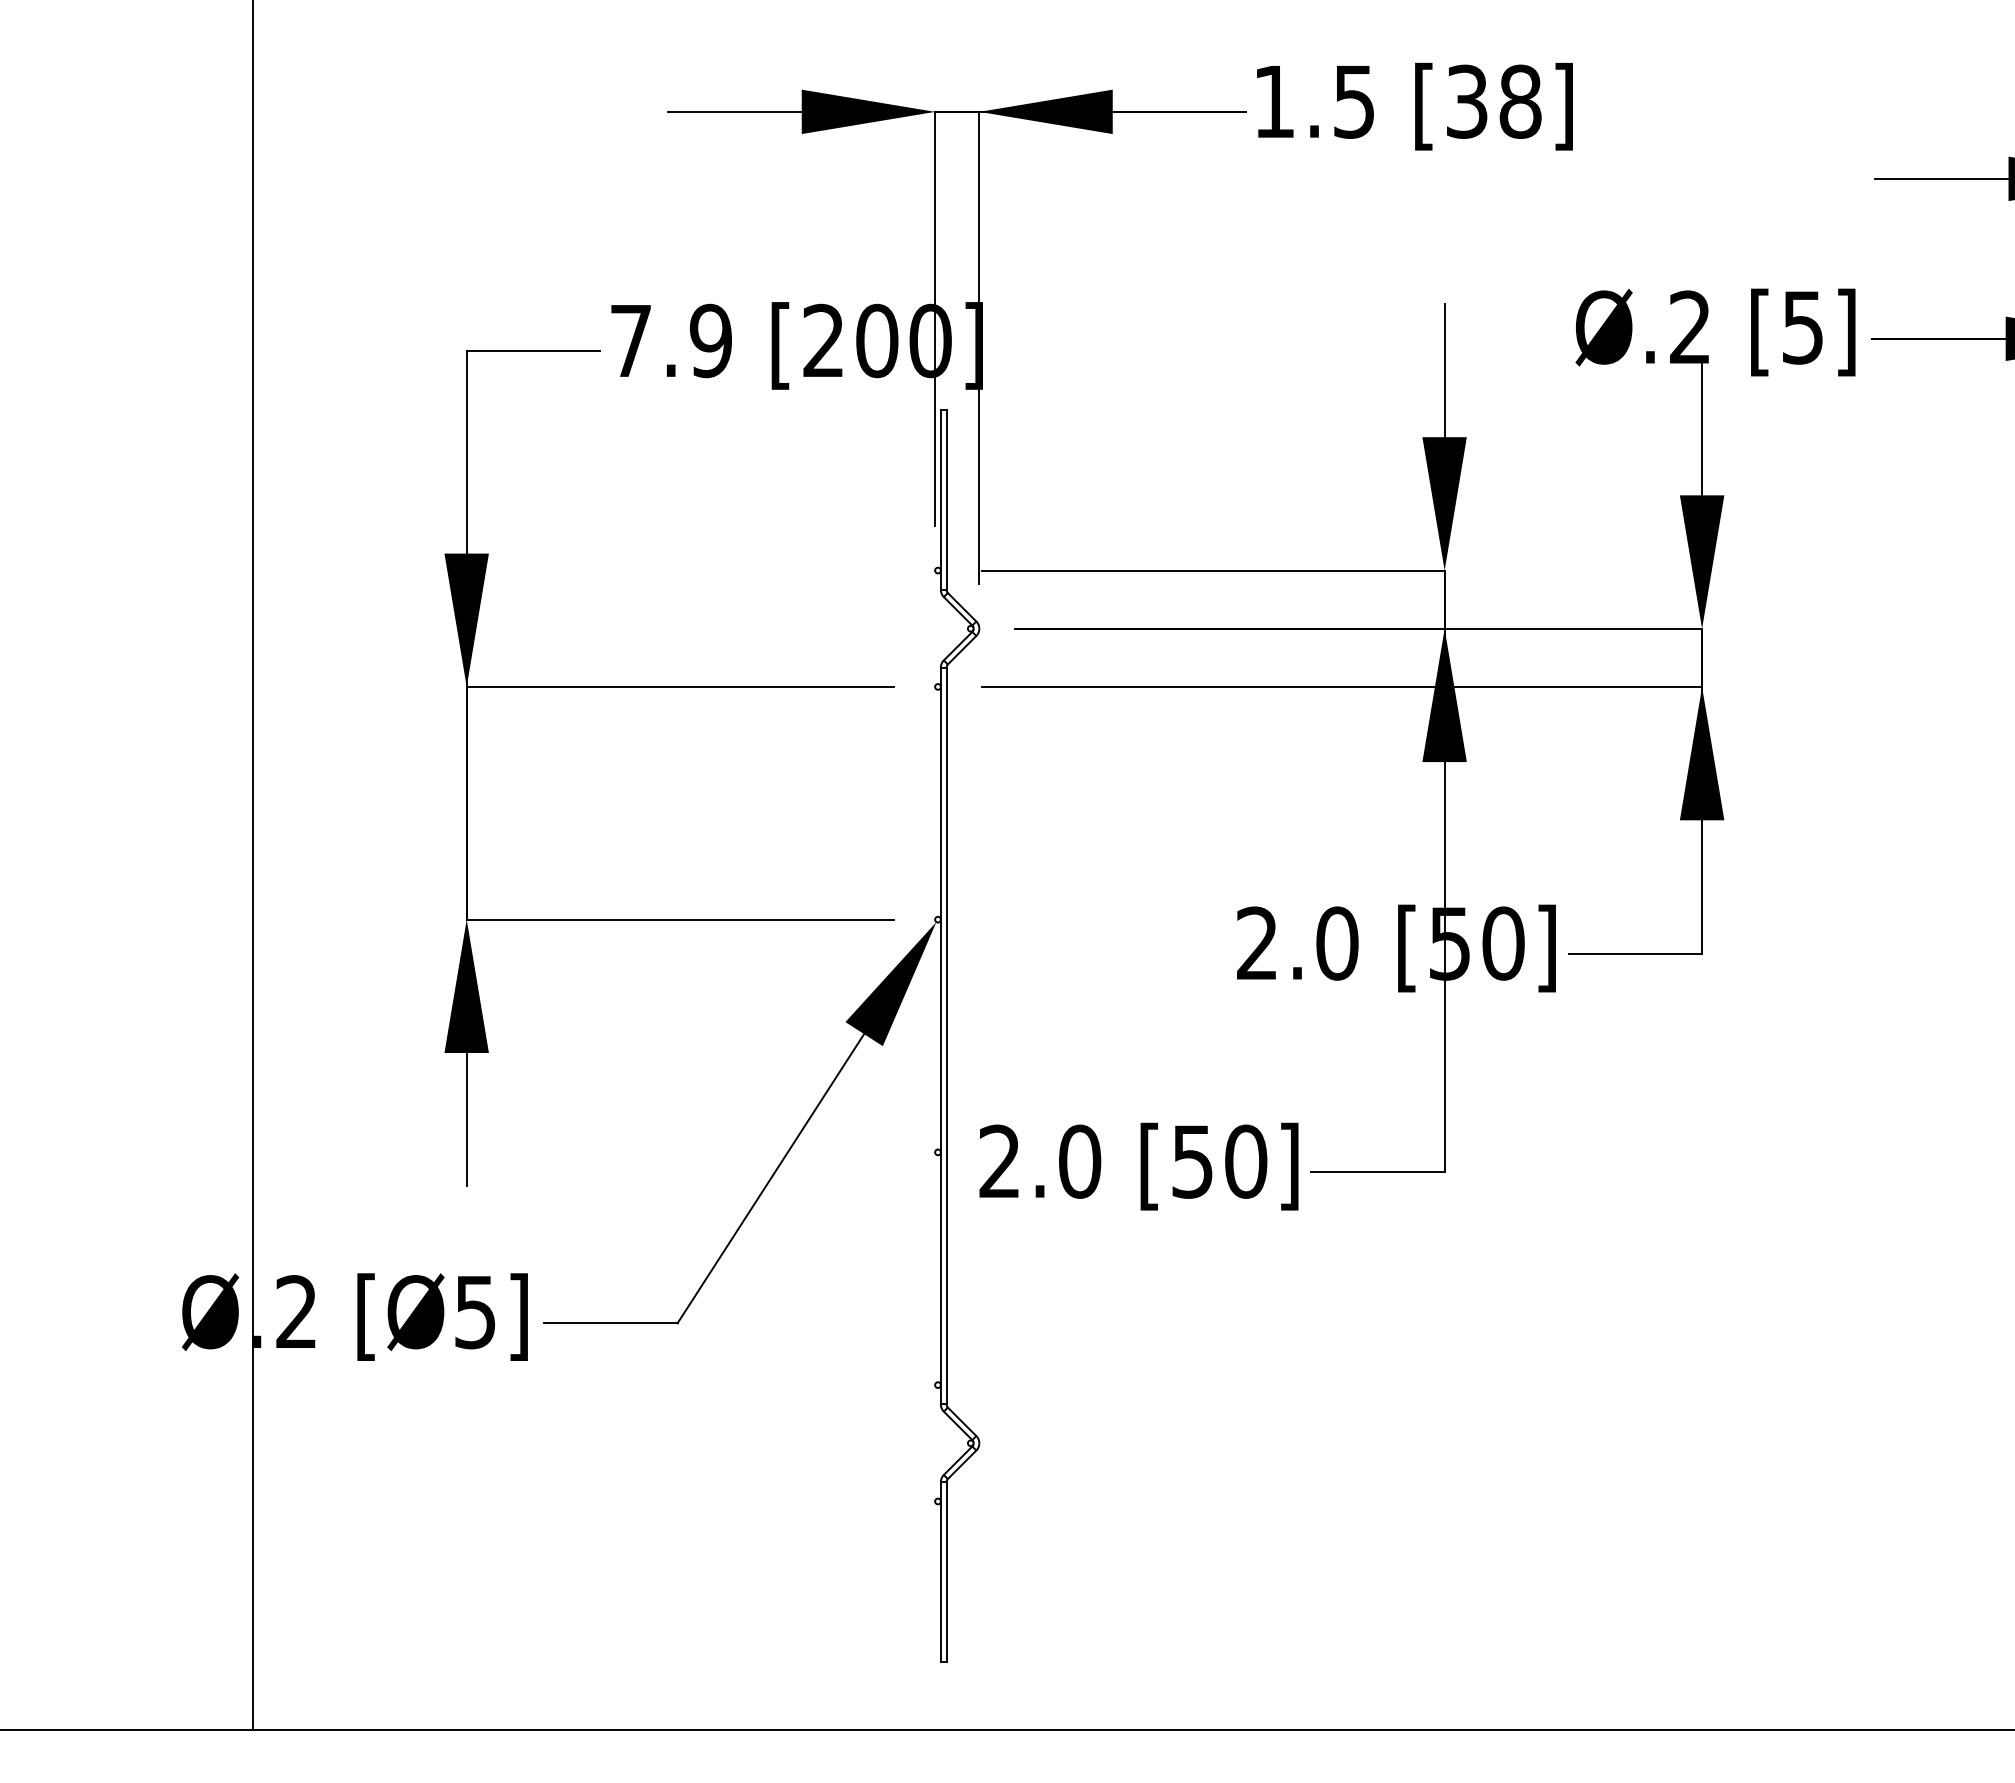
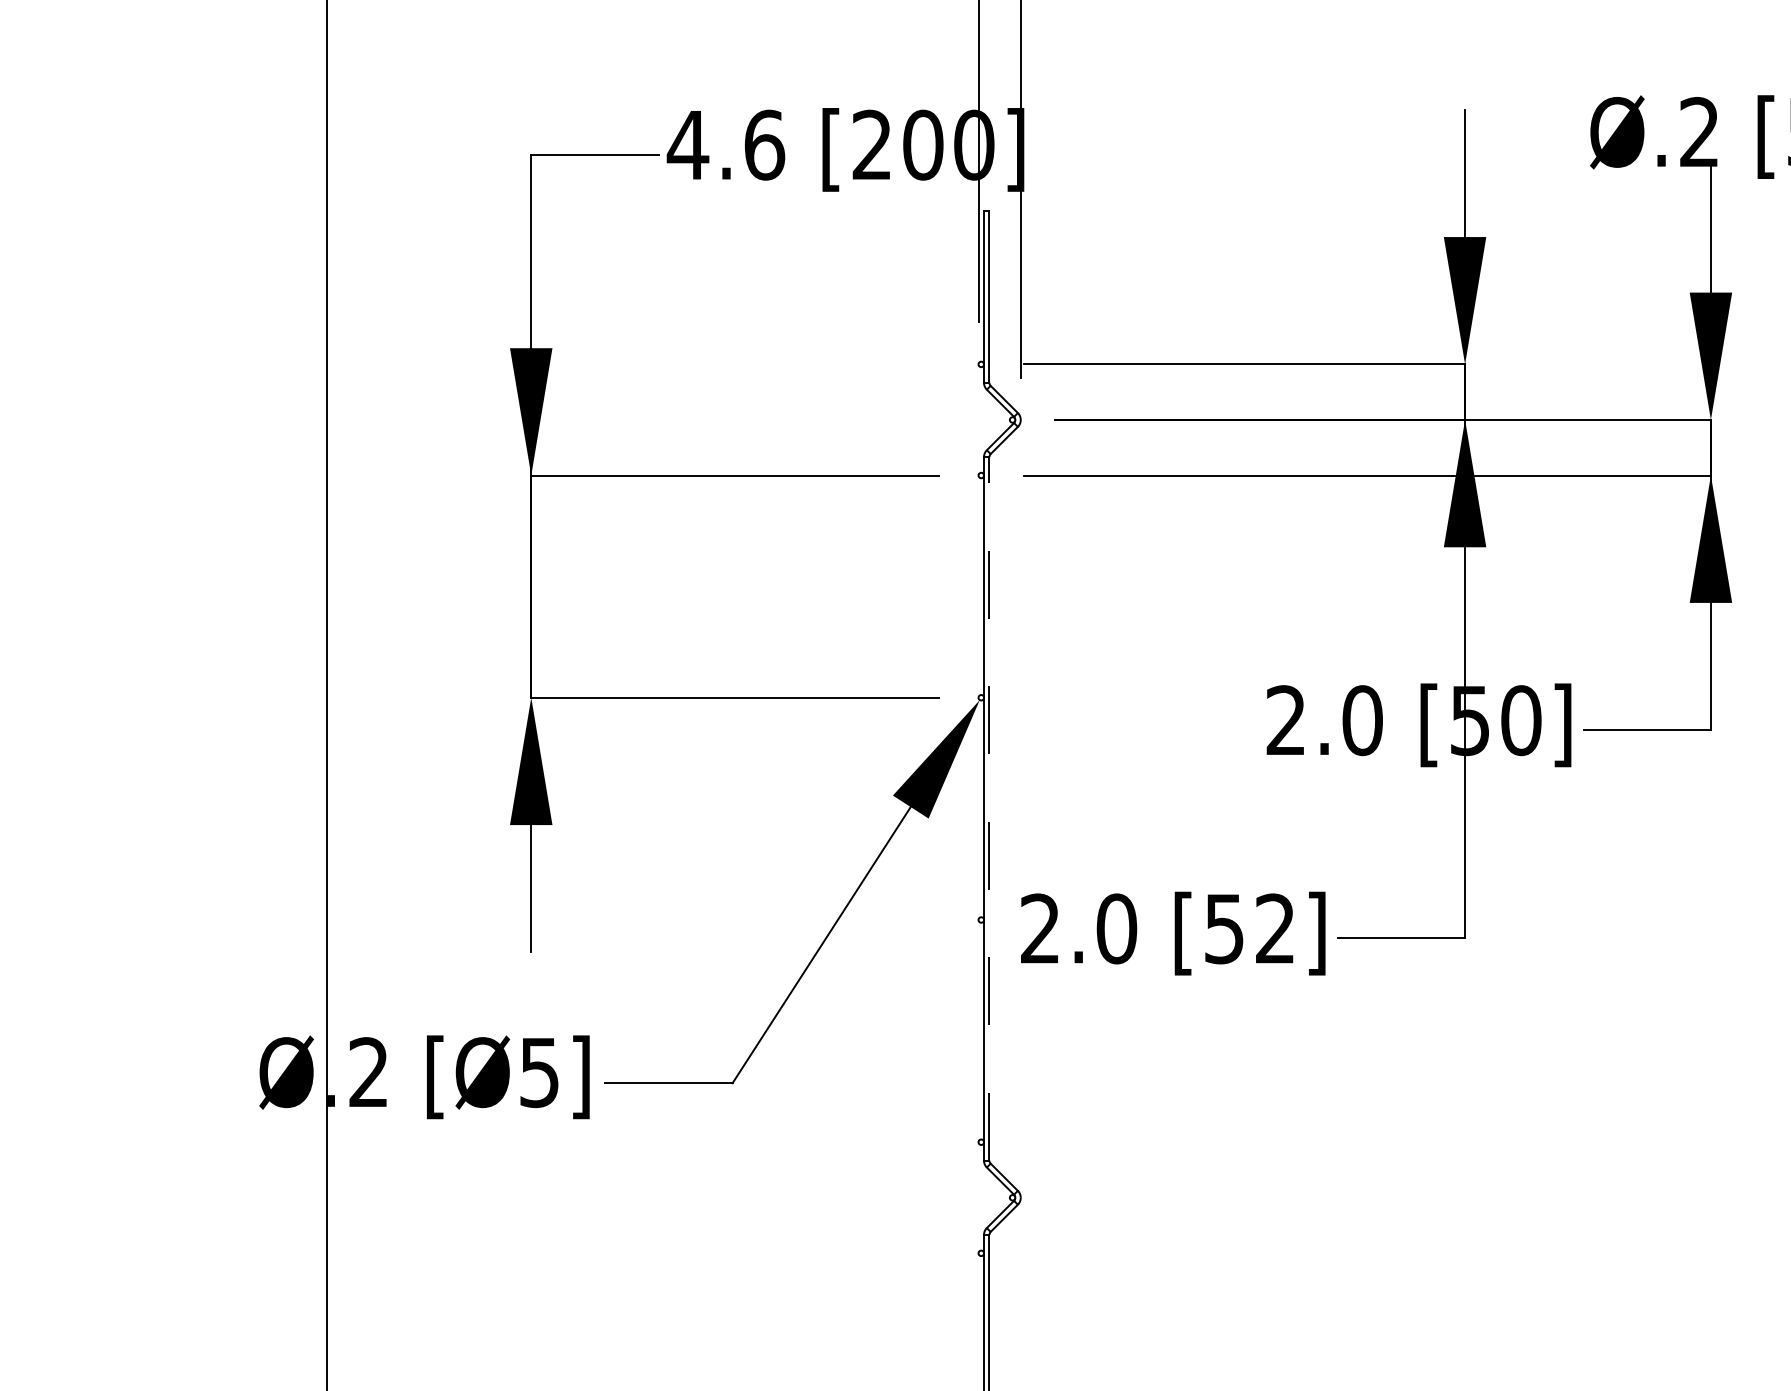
text: (670, 340) -> (725, 144), 7.9 -> 4.6
line: (946, 1035) -> (989, 808), solid -> dashed
text: (1246, 1161) -> (1275, 928), [50] -> [52]

